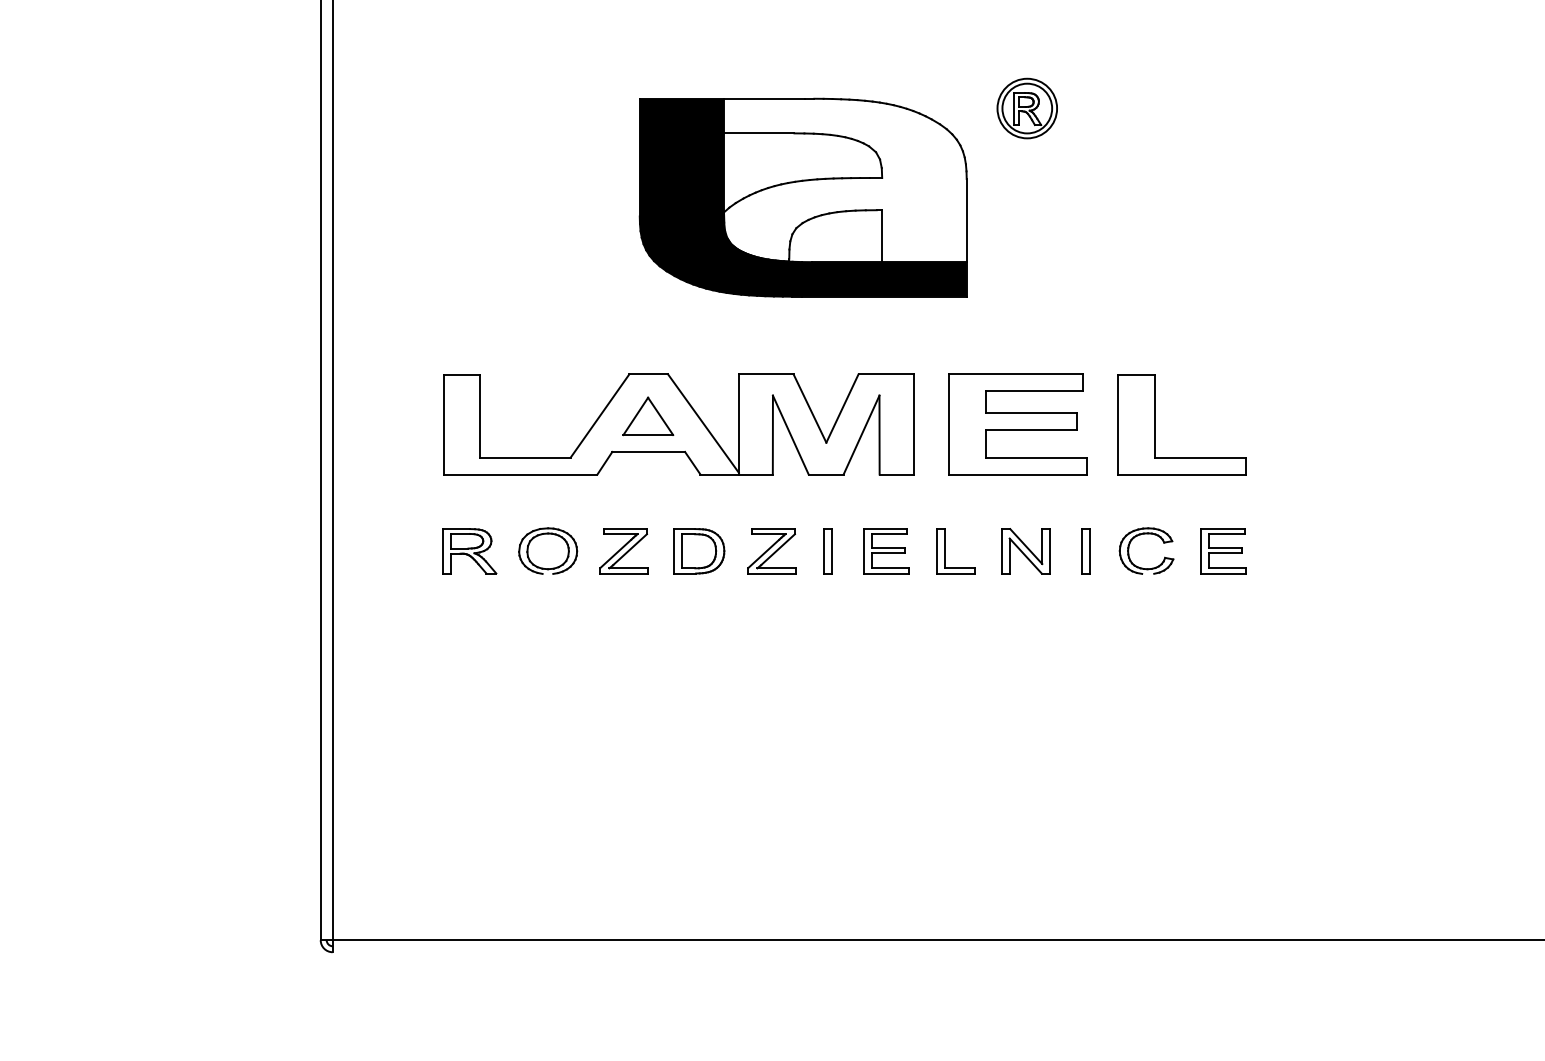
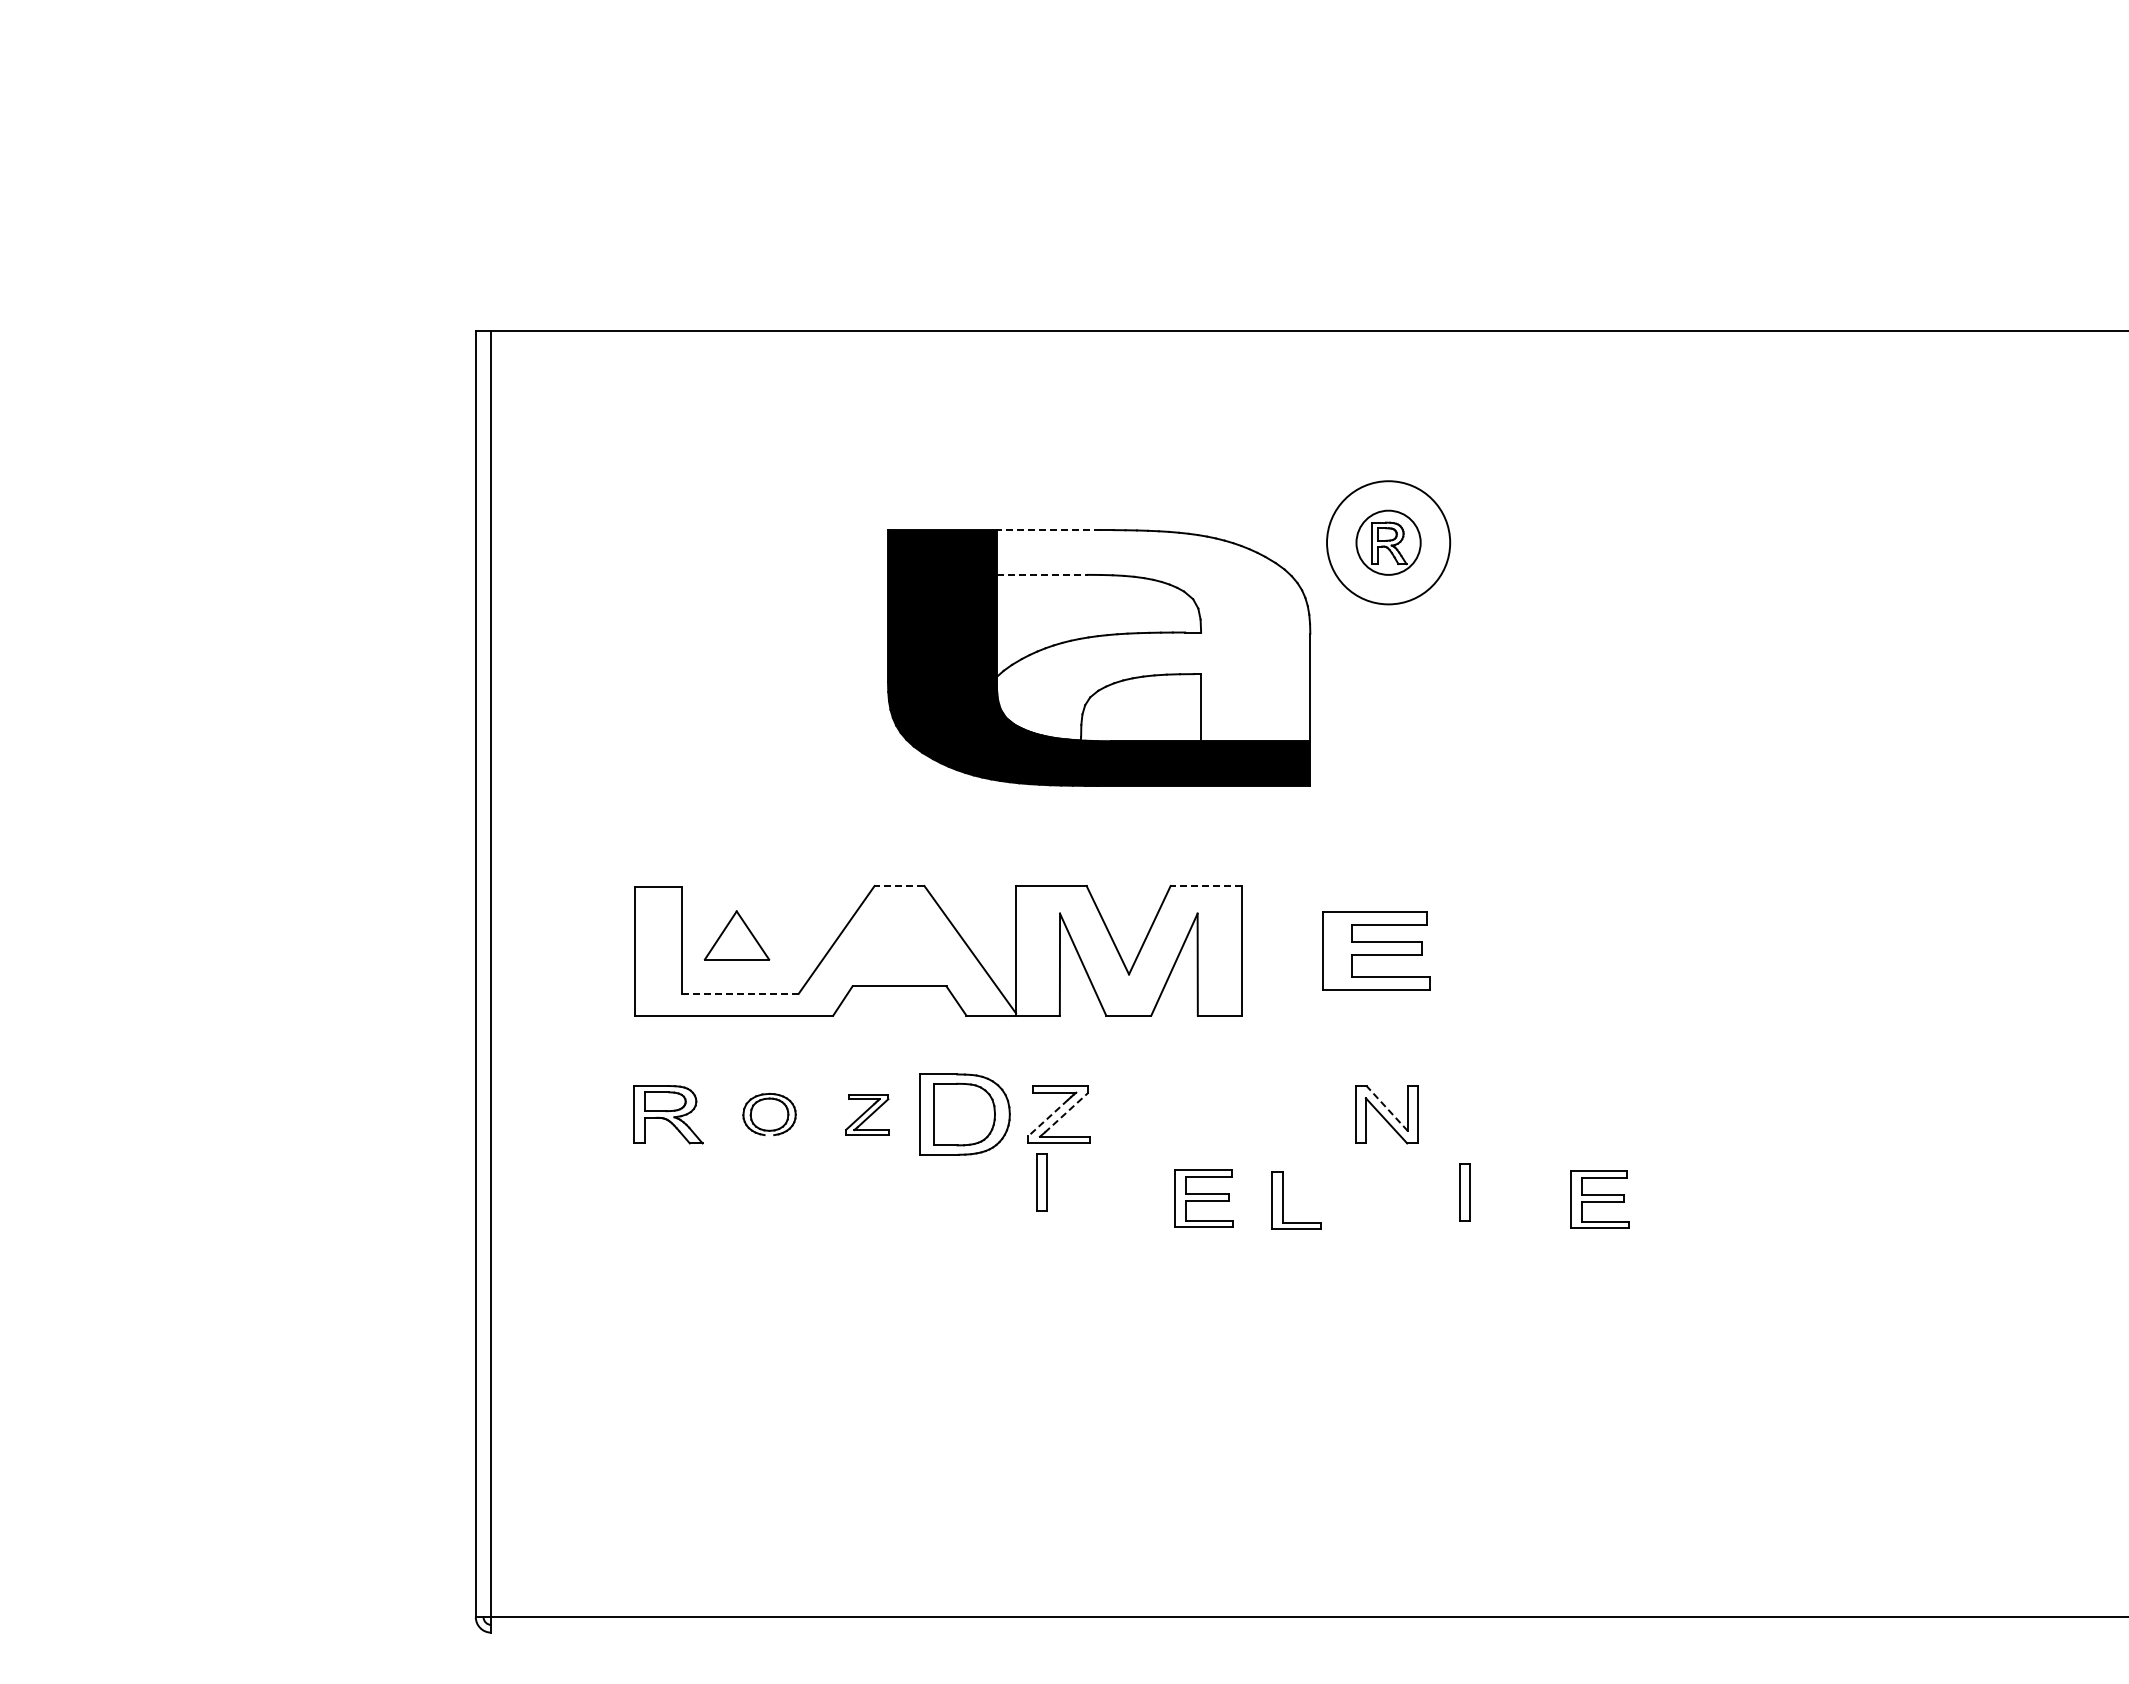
line: (764, 99) -> (1048, 530), solid -> dashed
circle: (1027, 108) -> (1388, 542), size x1.6
line: (759, 133) -> (1042, 574), solid -> dashed
line: (648, 374) -> (899, 886), solid -> dashed
line: (885, 374) -> (1205, 886), solid -> dashed
part: (647, 416) -> (736, 935), moved
part: (1017, 424) -> (1376, 950), size x0.6
part: (1154, 424) -> (1553, 951), removed
line: (525, 457) -> (740, 993), solid -> dashed
part: (1142, 534) -> (1537, 1093), removed
line: (1026, 546) -> (1387, 1108), solid -> dashed
line: (777, 549) -> (1066, 1112), solid -> dashed
part: (548, 551) -> (769, 1114), size x0.7
part: (623, 551) -> (867, 1114), size x0.7
part: (699, 551) -> (965, 1114), size x1.4
part: (827, 551) -> (1041, 1182), moved
part: (885, 551) -> (1203, 1198), moved
part: (945, 551) -> (1283, 1200), moved
part: (1086, 551) -> (1464, 1192), moved
part: (1223, 551) -> (1599, 1199), moved
line: (763, 554) -> (1047, 1118), solid -> dashed

